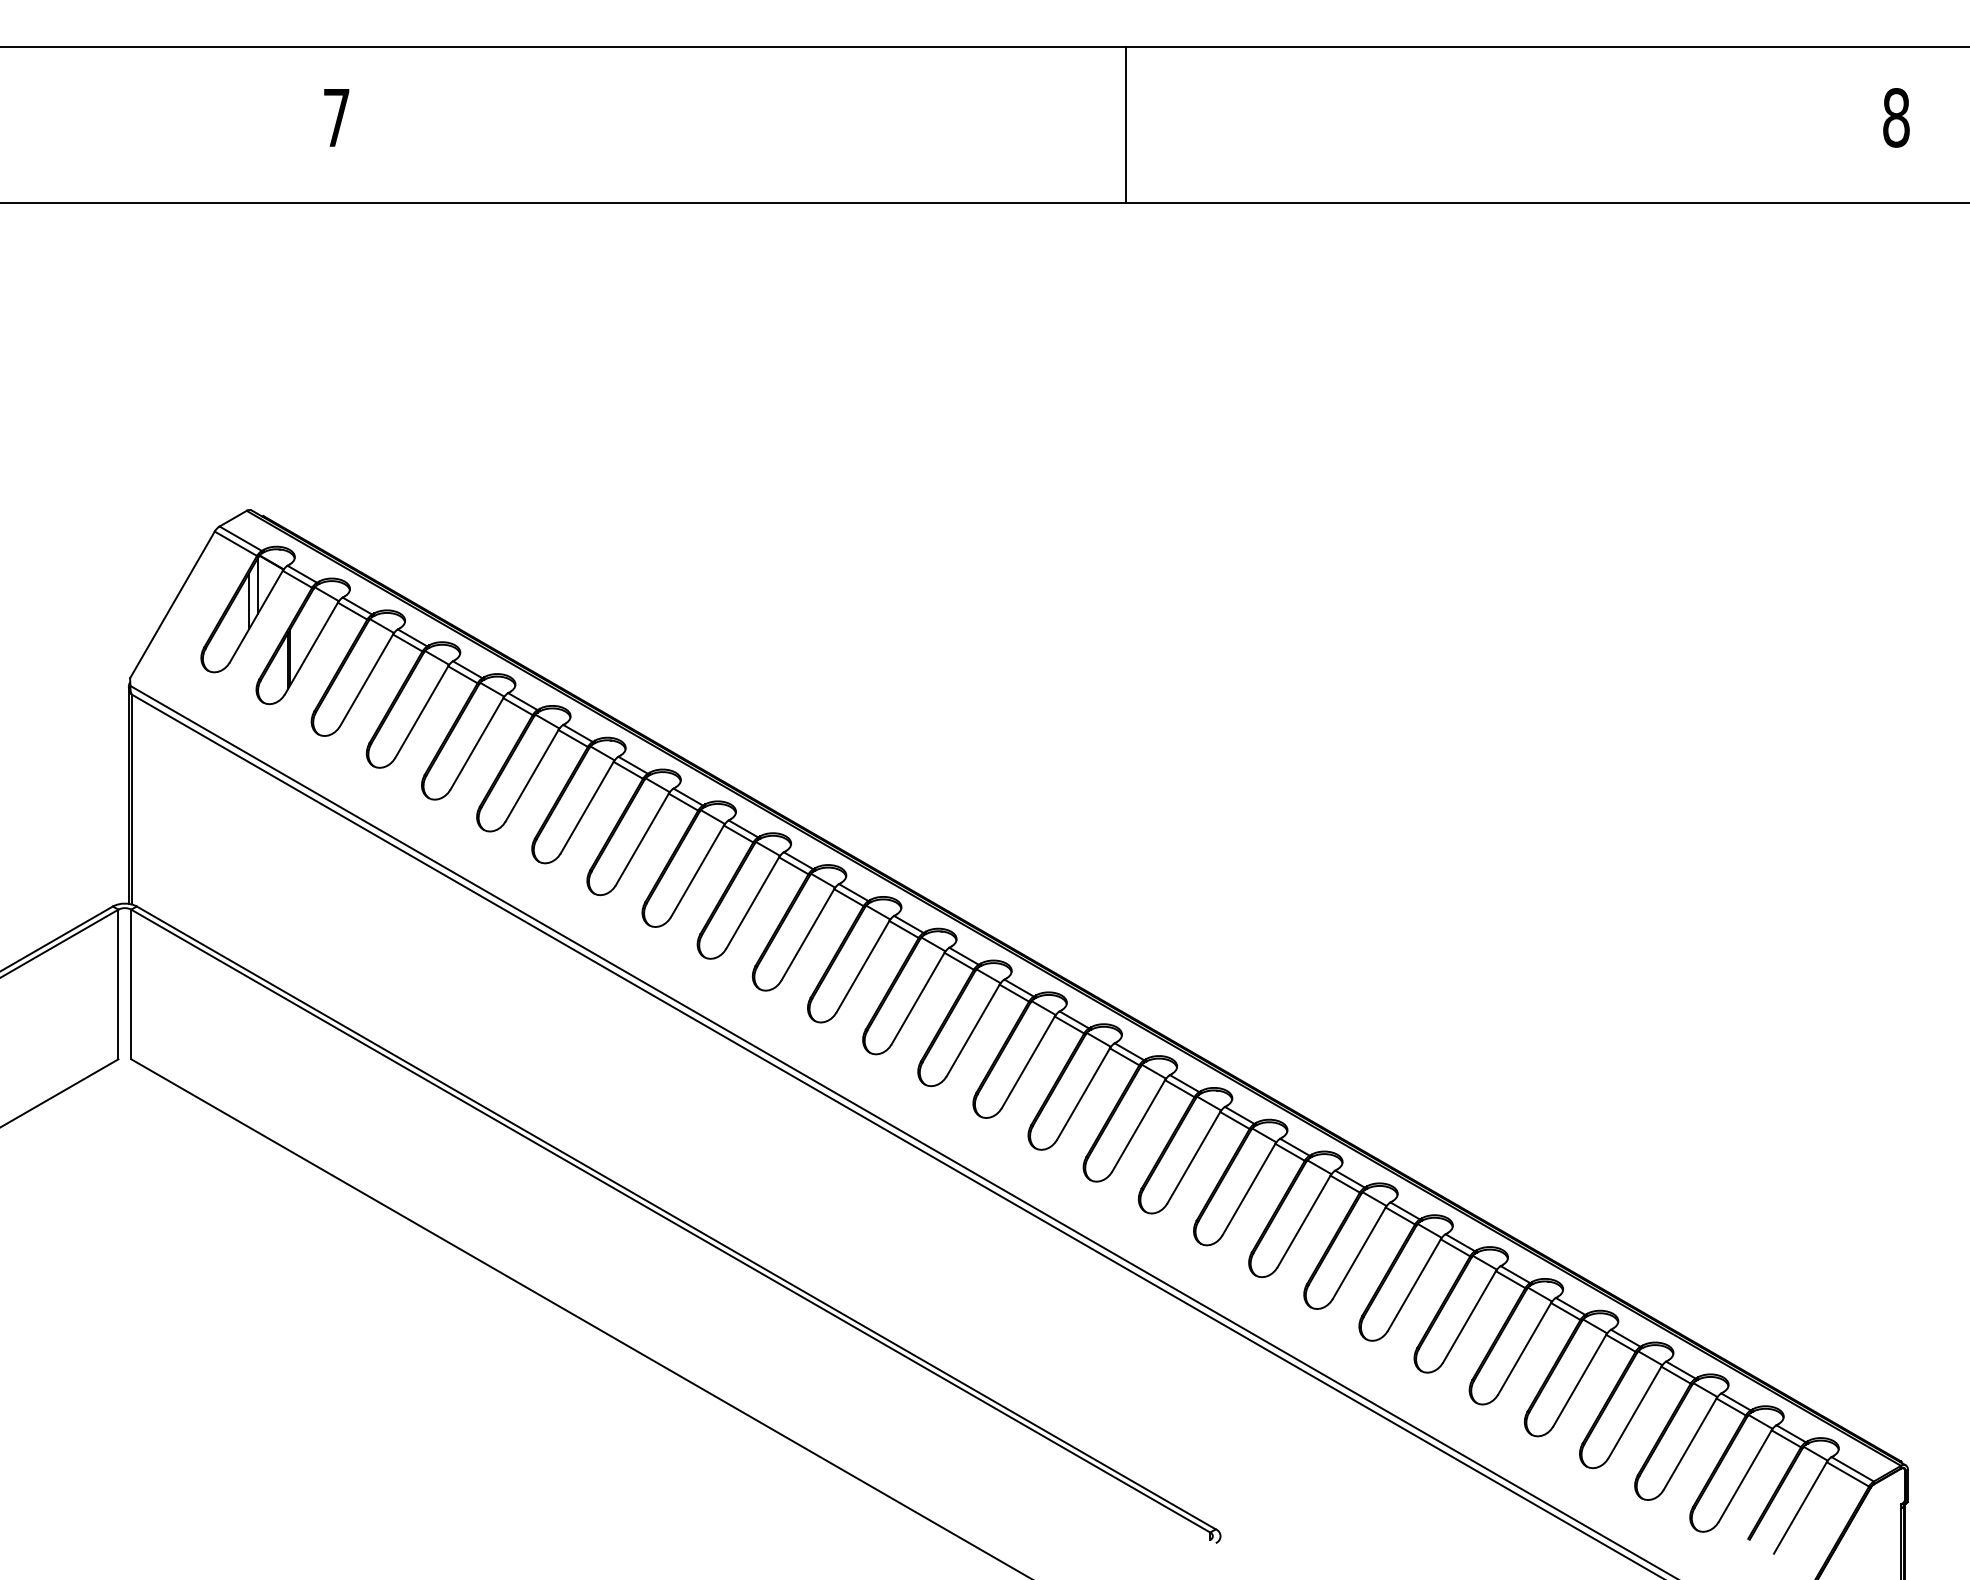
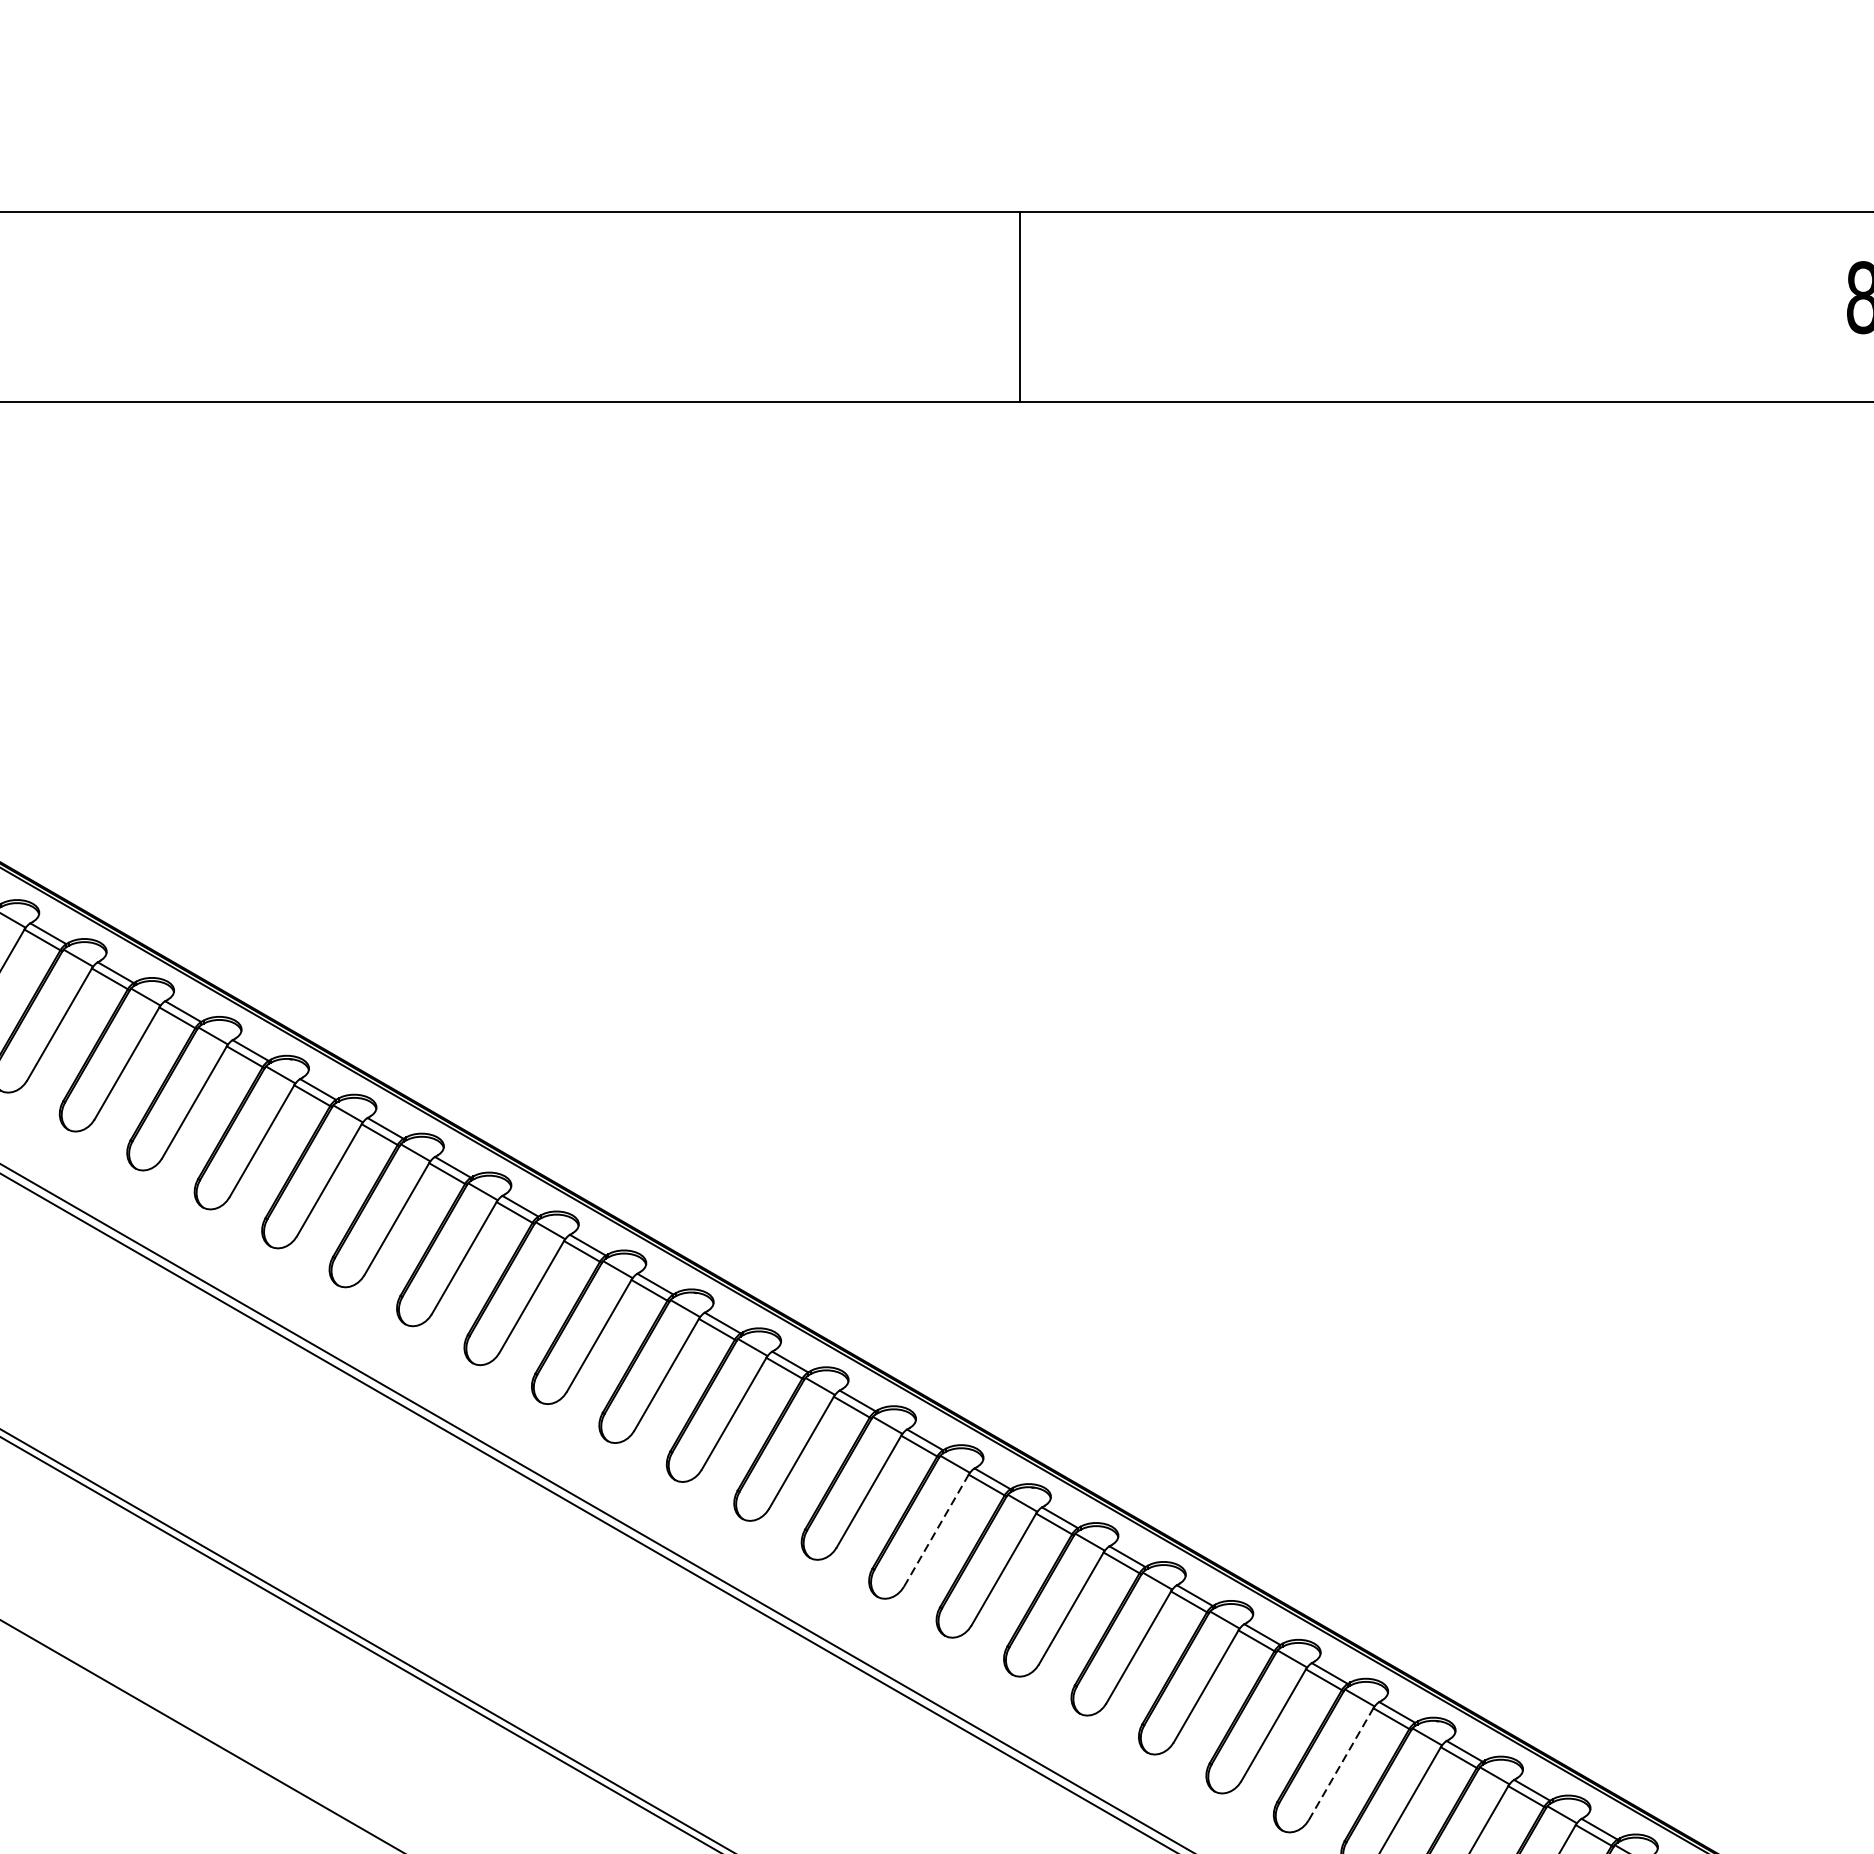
line: (1125, 125) -> (1019, 306), moved
line: (1138, 1125) -> (936, 1530), solid -> dashed
line: (1469, 1316) -> (1341, 1763), solid -> dashed

